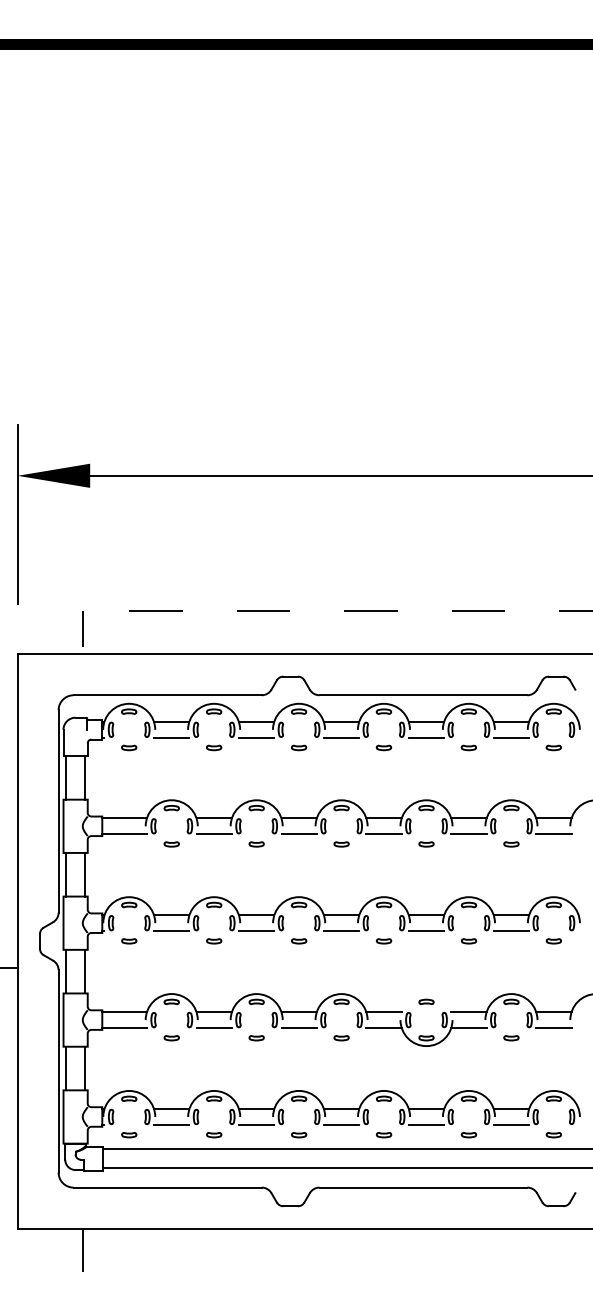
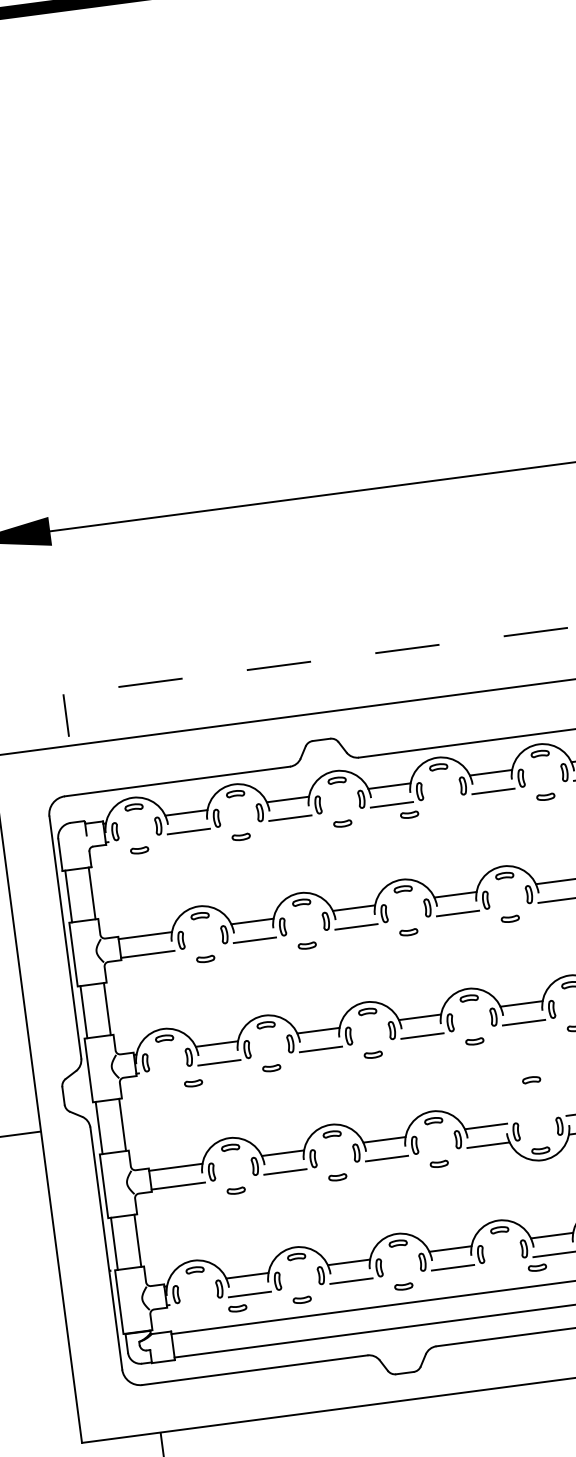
part: (383, 747) -> (409, 814), moved
part: (129, 941) -> (193, 1083), moved
part: (426, 1001) -> (531, 1079), moved
part: (129, 1135) -> (238, 1309), moved
part: (384, 1135) -> (538, 1268), moved

